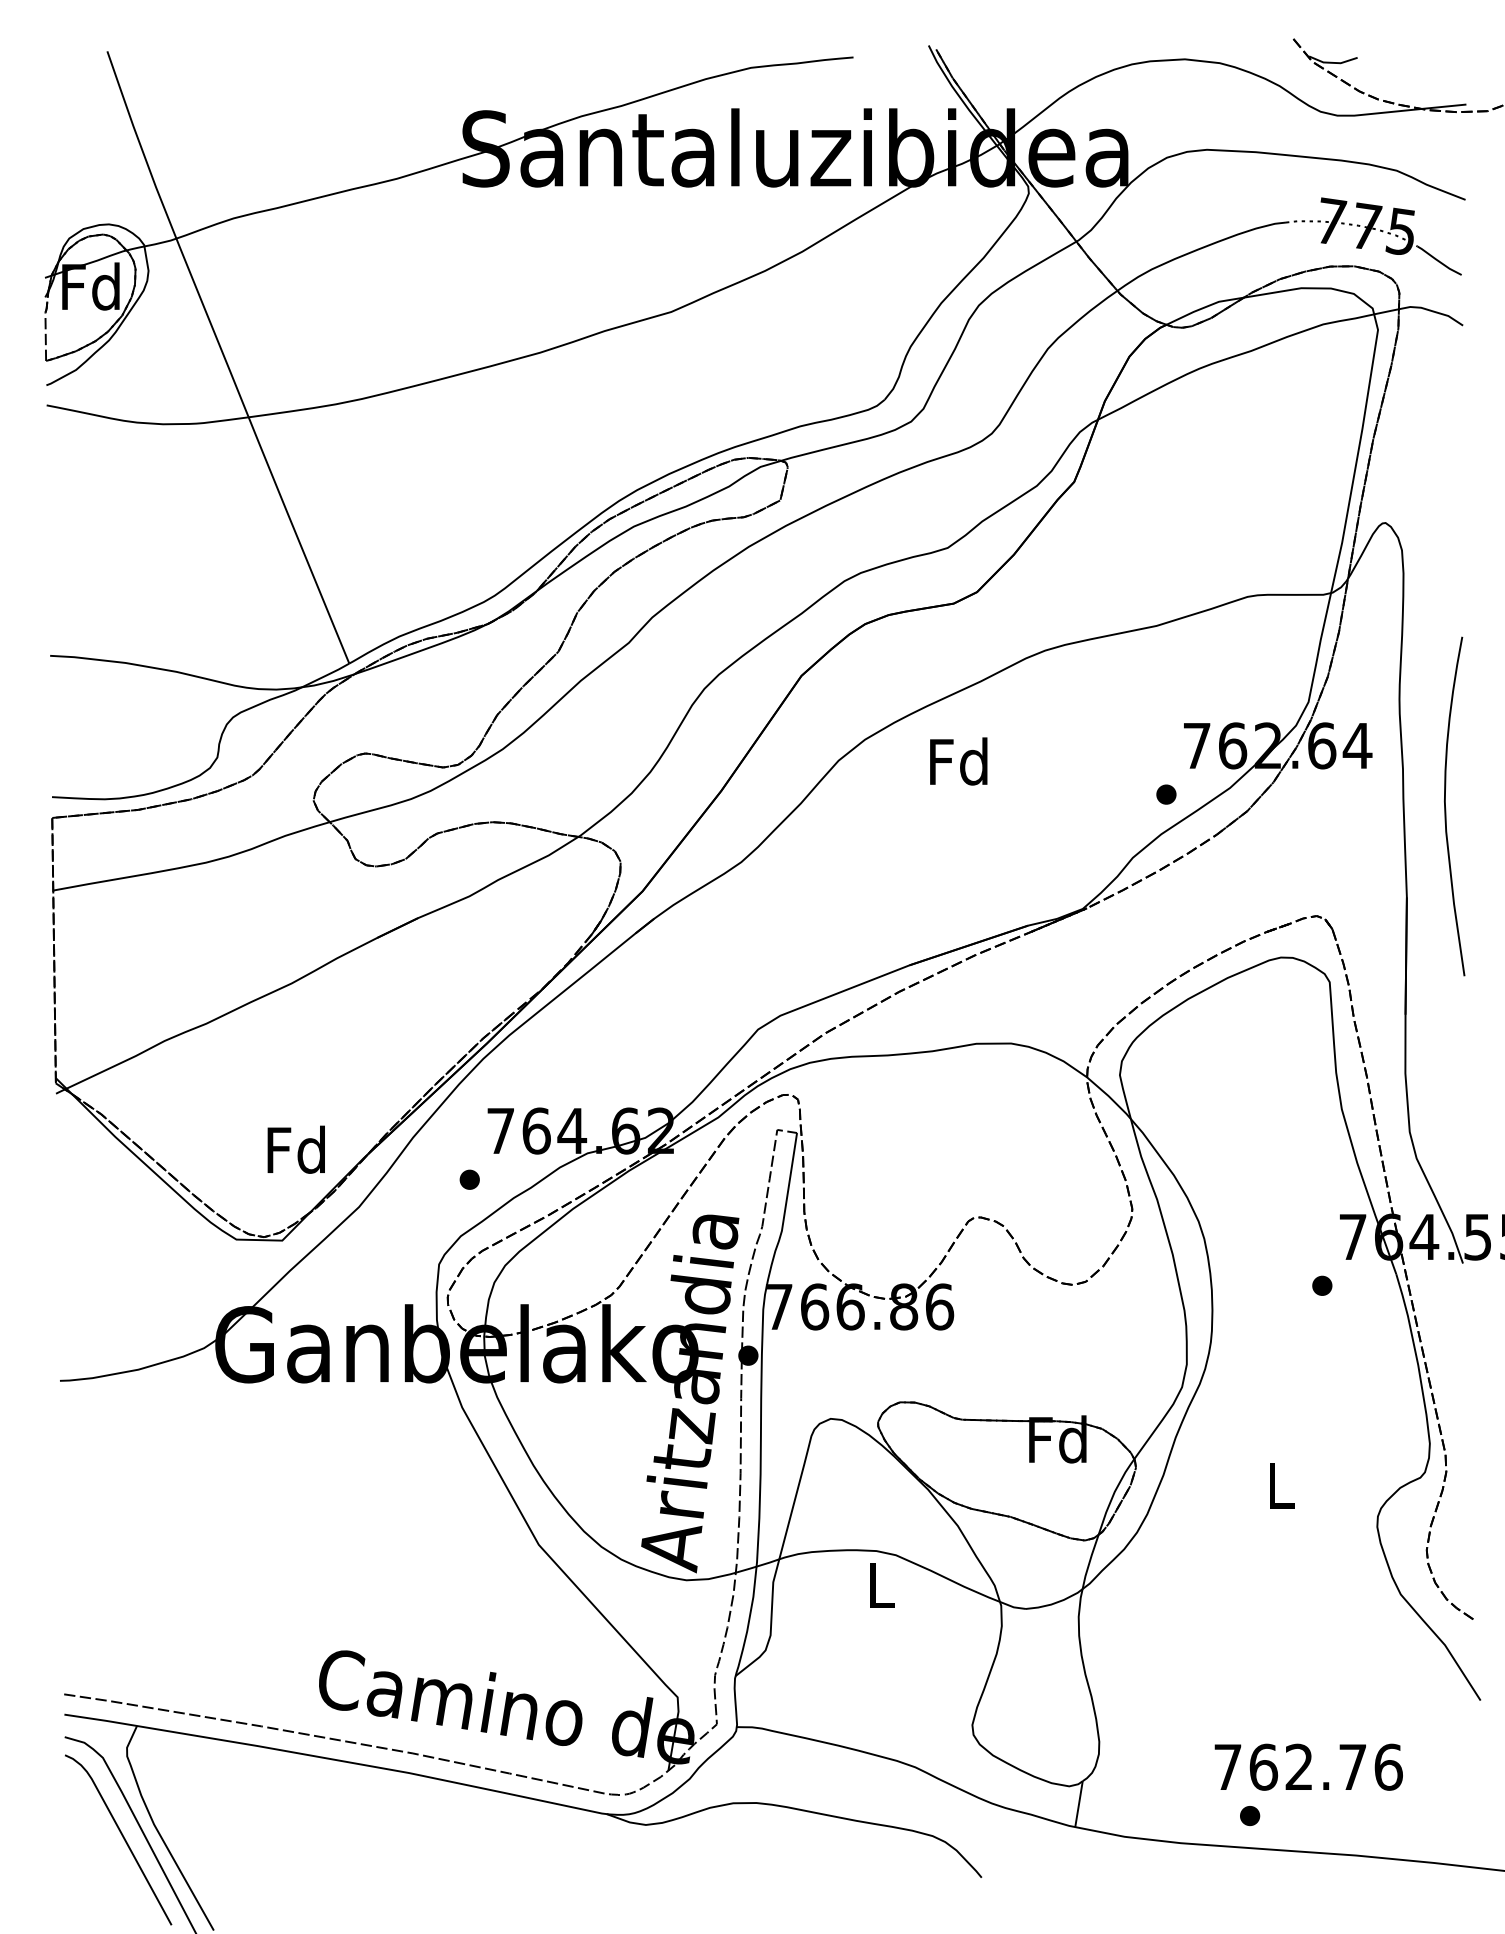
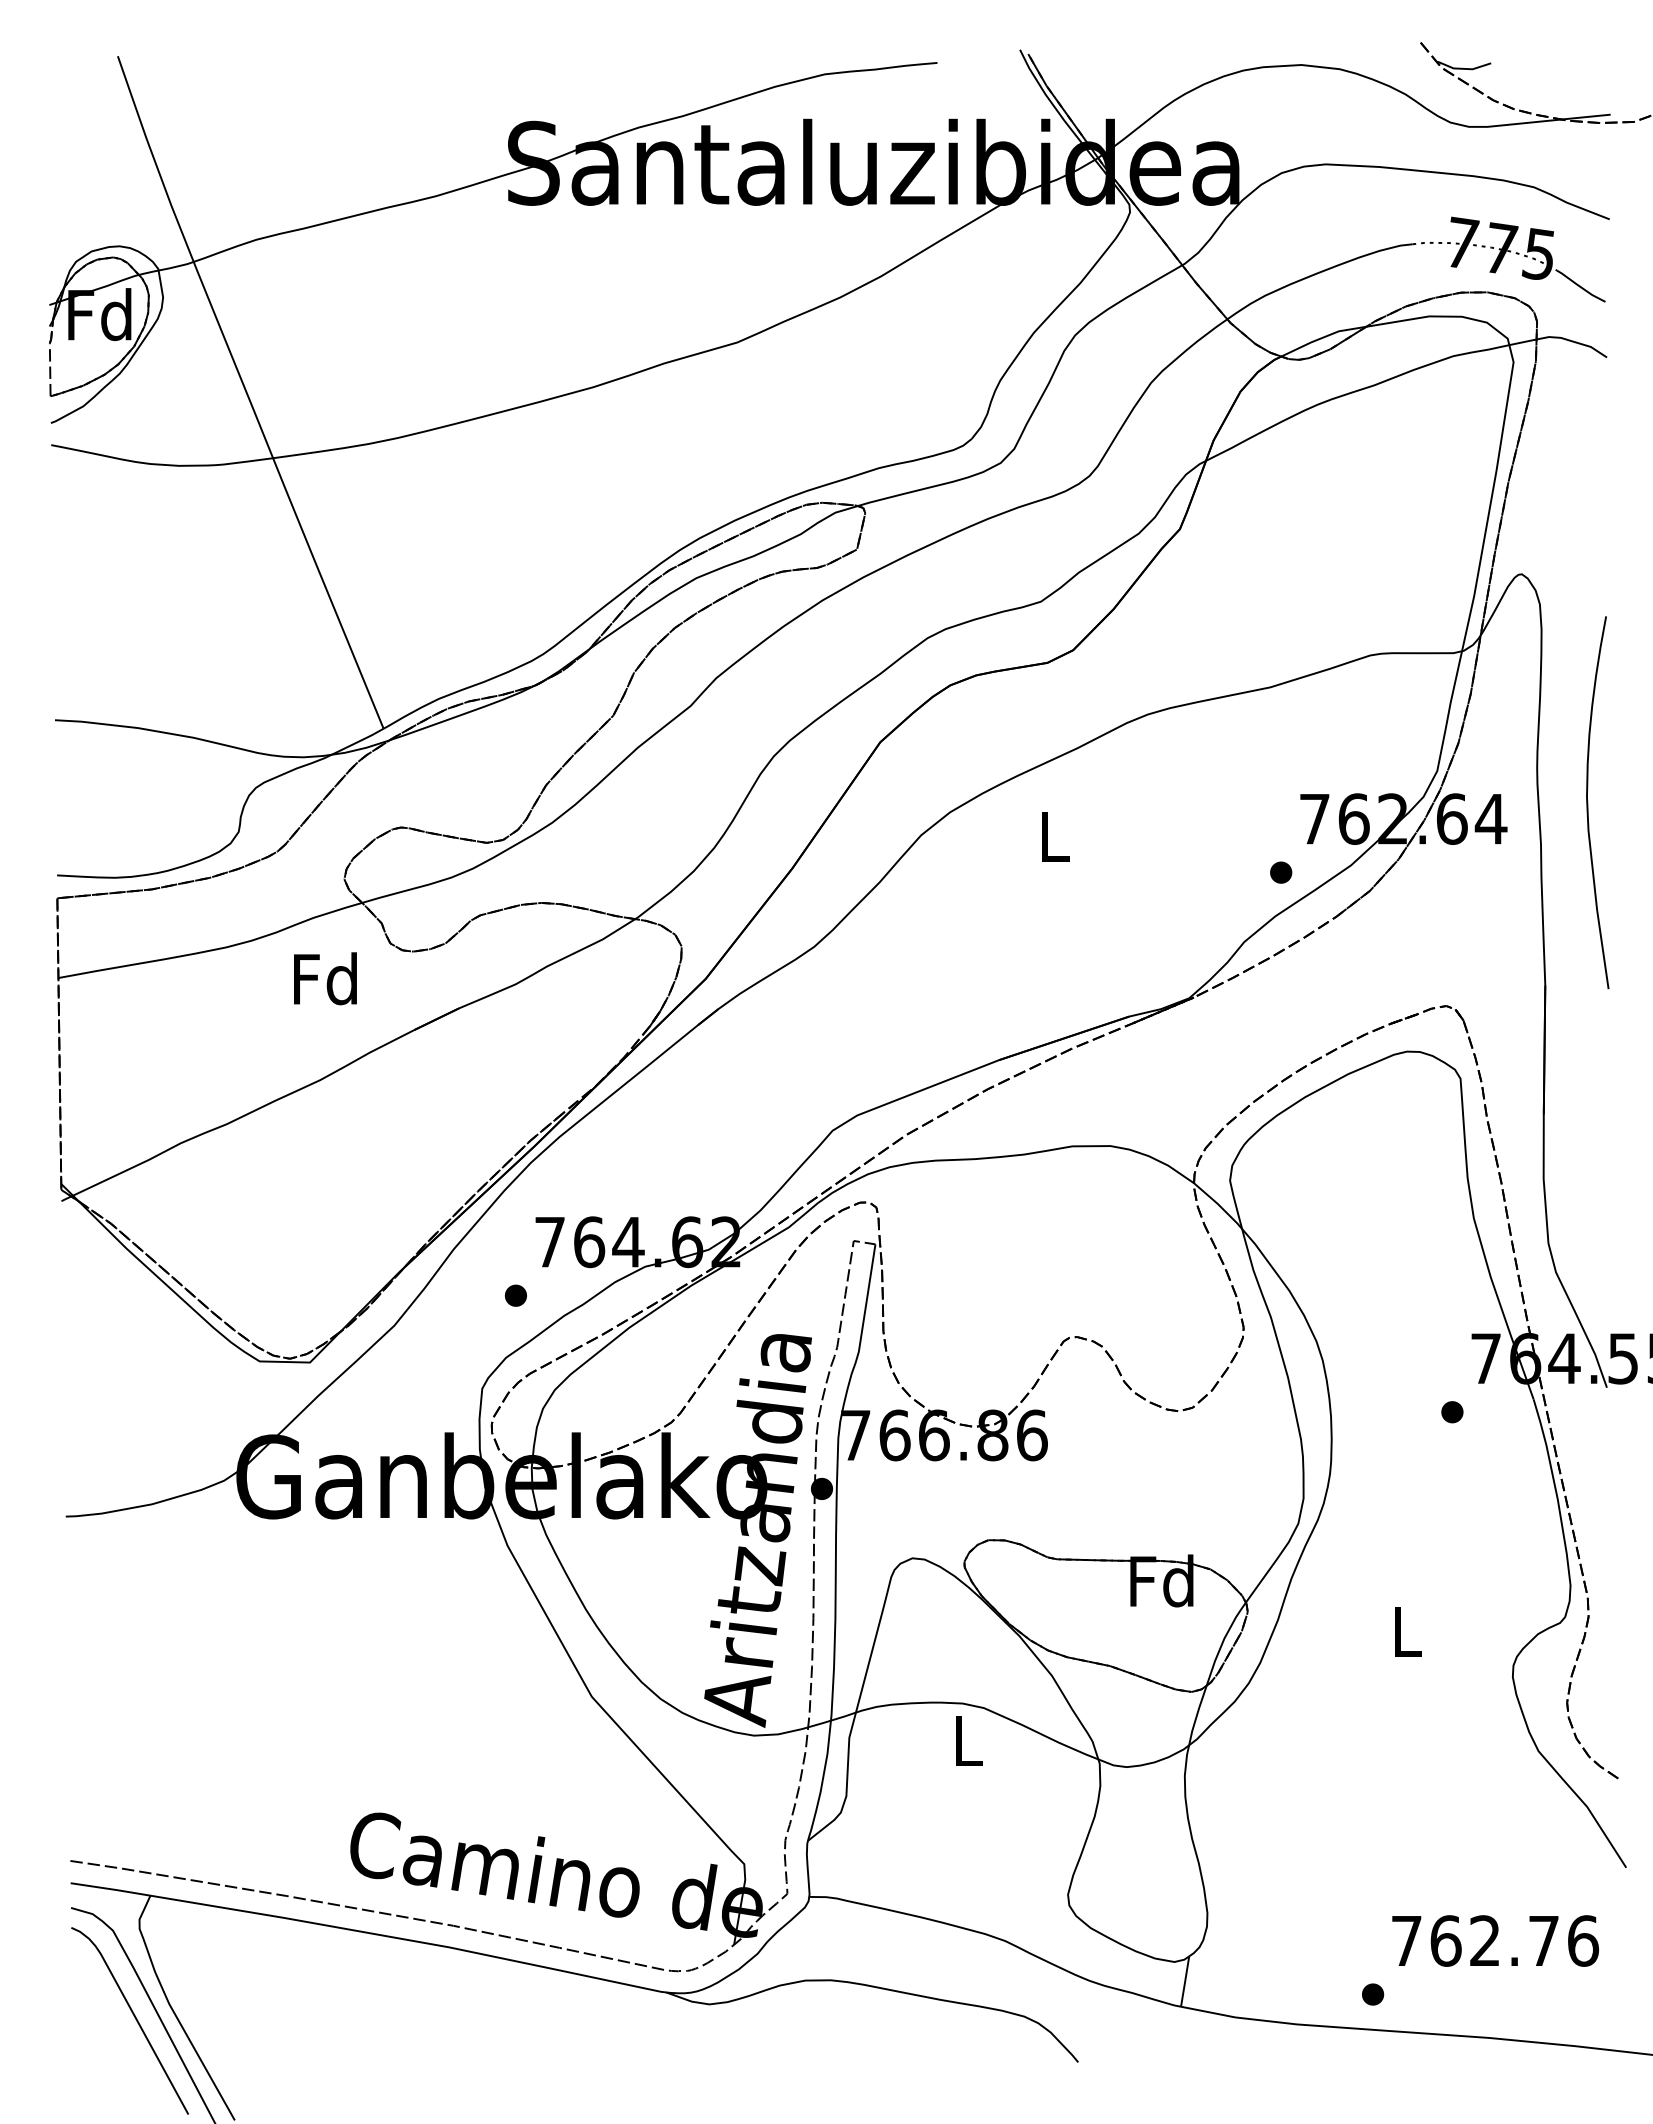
text: (958, 760) -> (1052, 835), Fd -> L
curve: (1446, 806) -> (1588, 802), moved
text: (296, 1149) -> (325, 978), moved
text: (1308, 1766) -> (1495, 1940), moved

